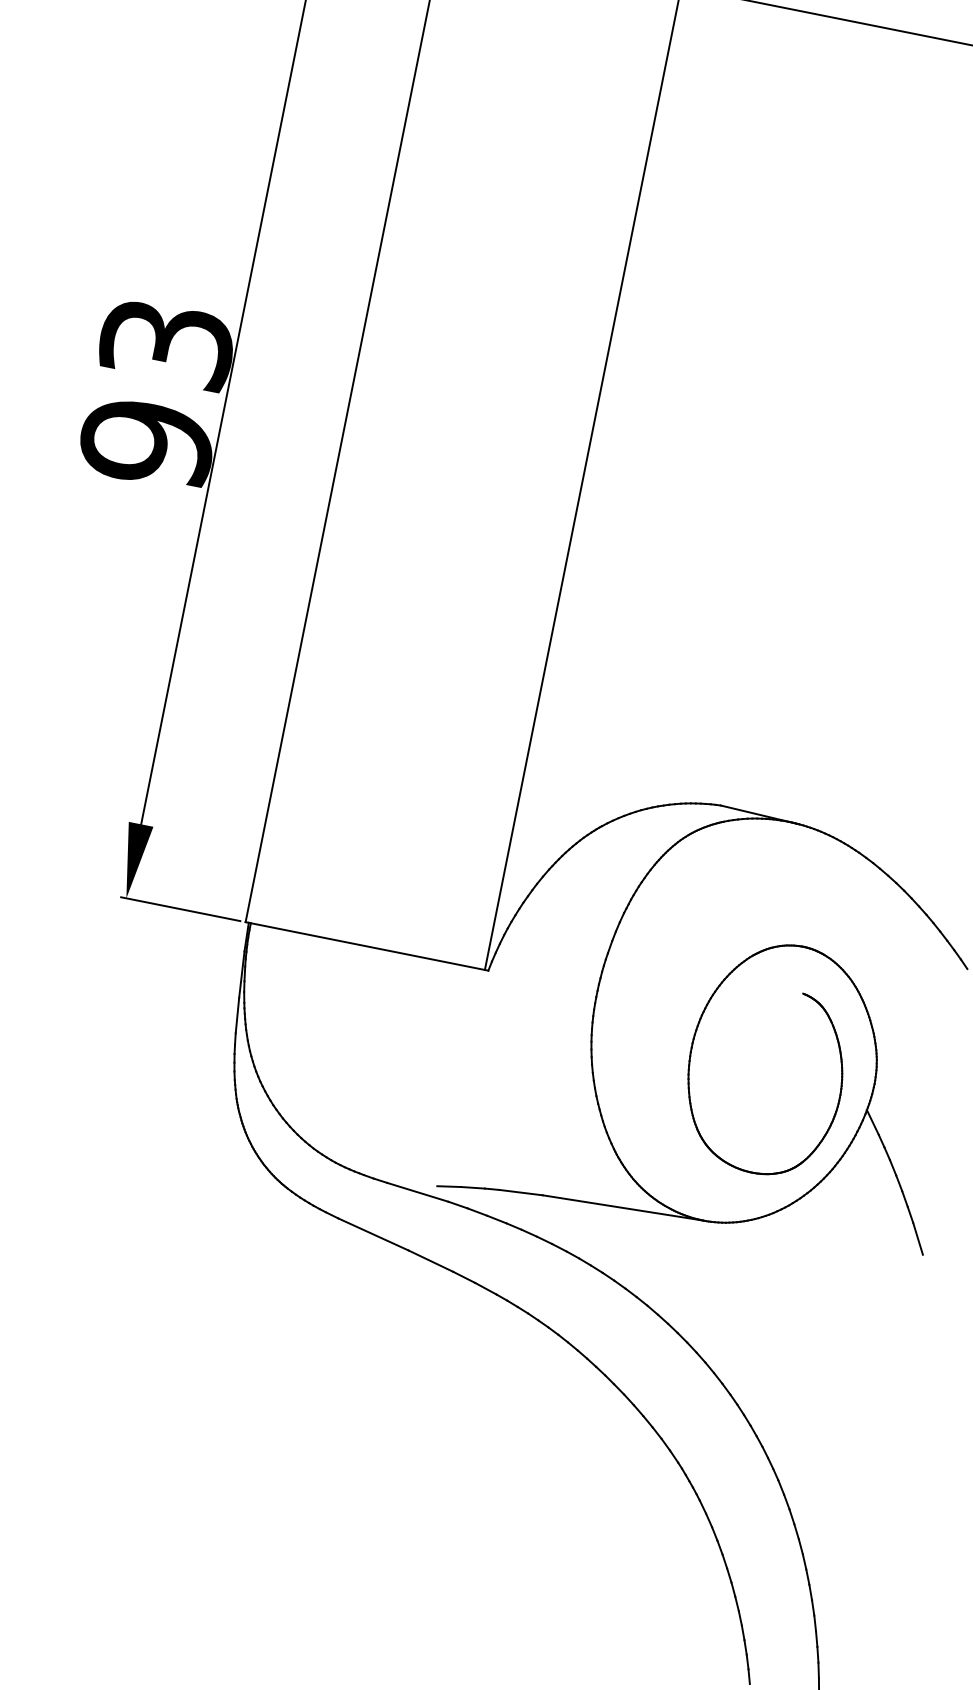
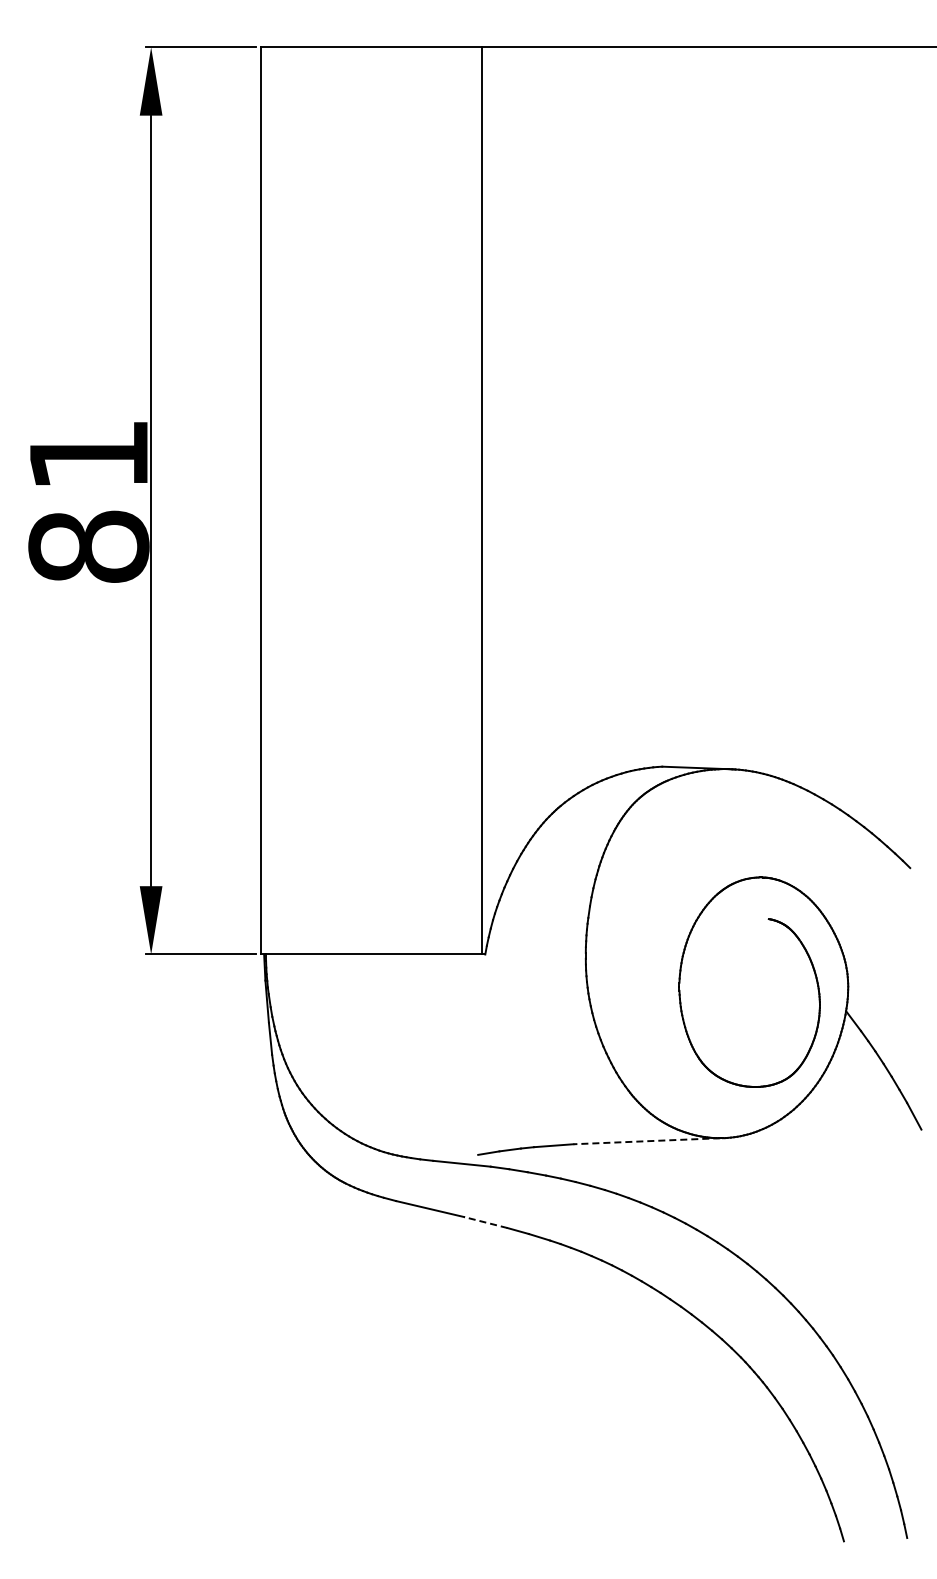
text: (156, 394) -> (88, 501), 93 -> 81
line: (622, 1208) -> (646, 1141), solid -> dashed
line: (430, 1261) -> (485, 1222), solid -> dashed

